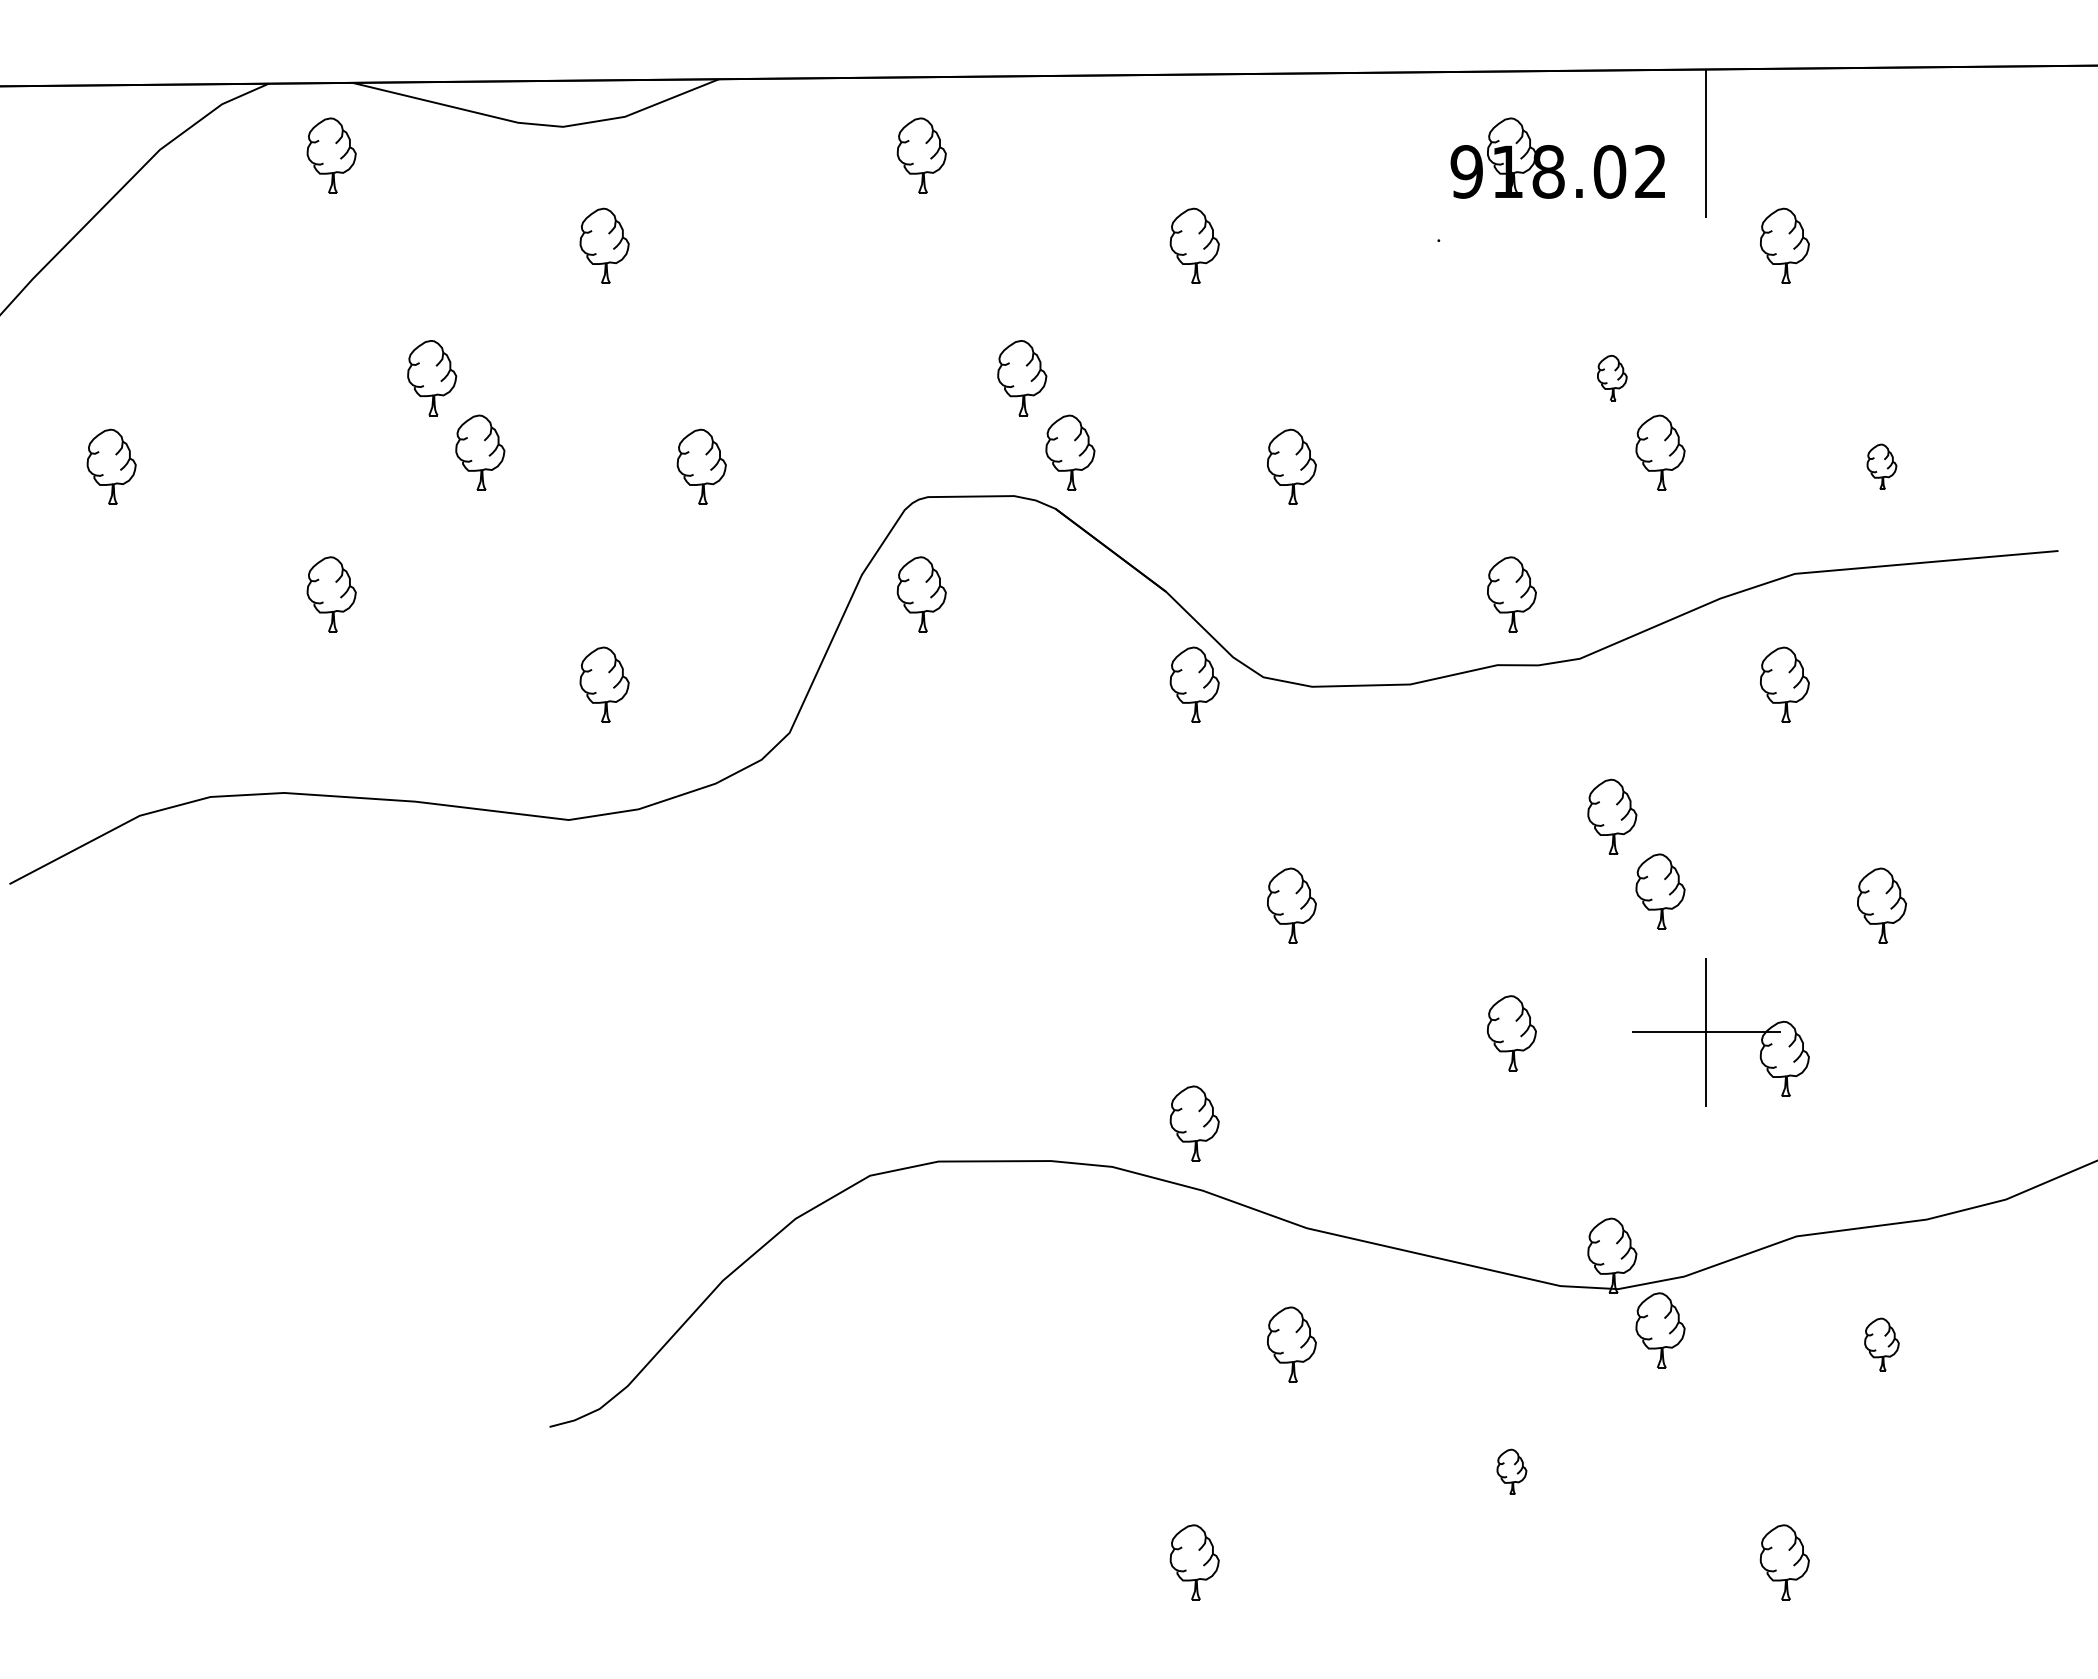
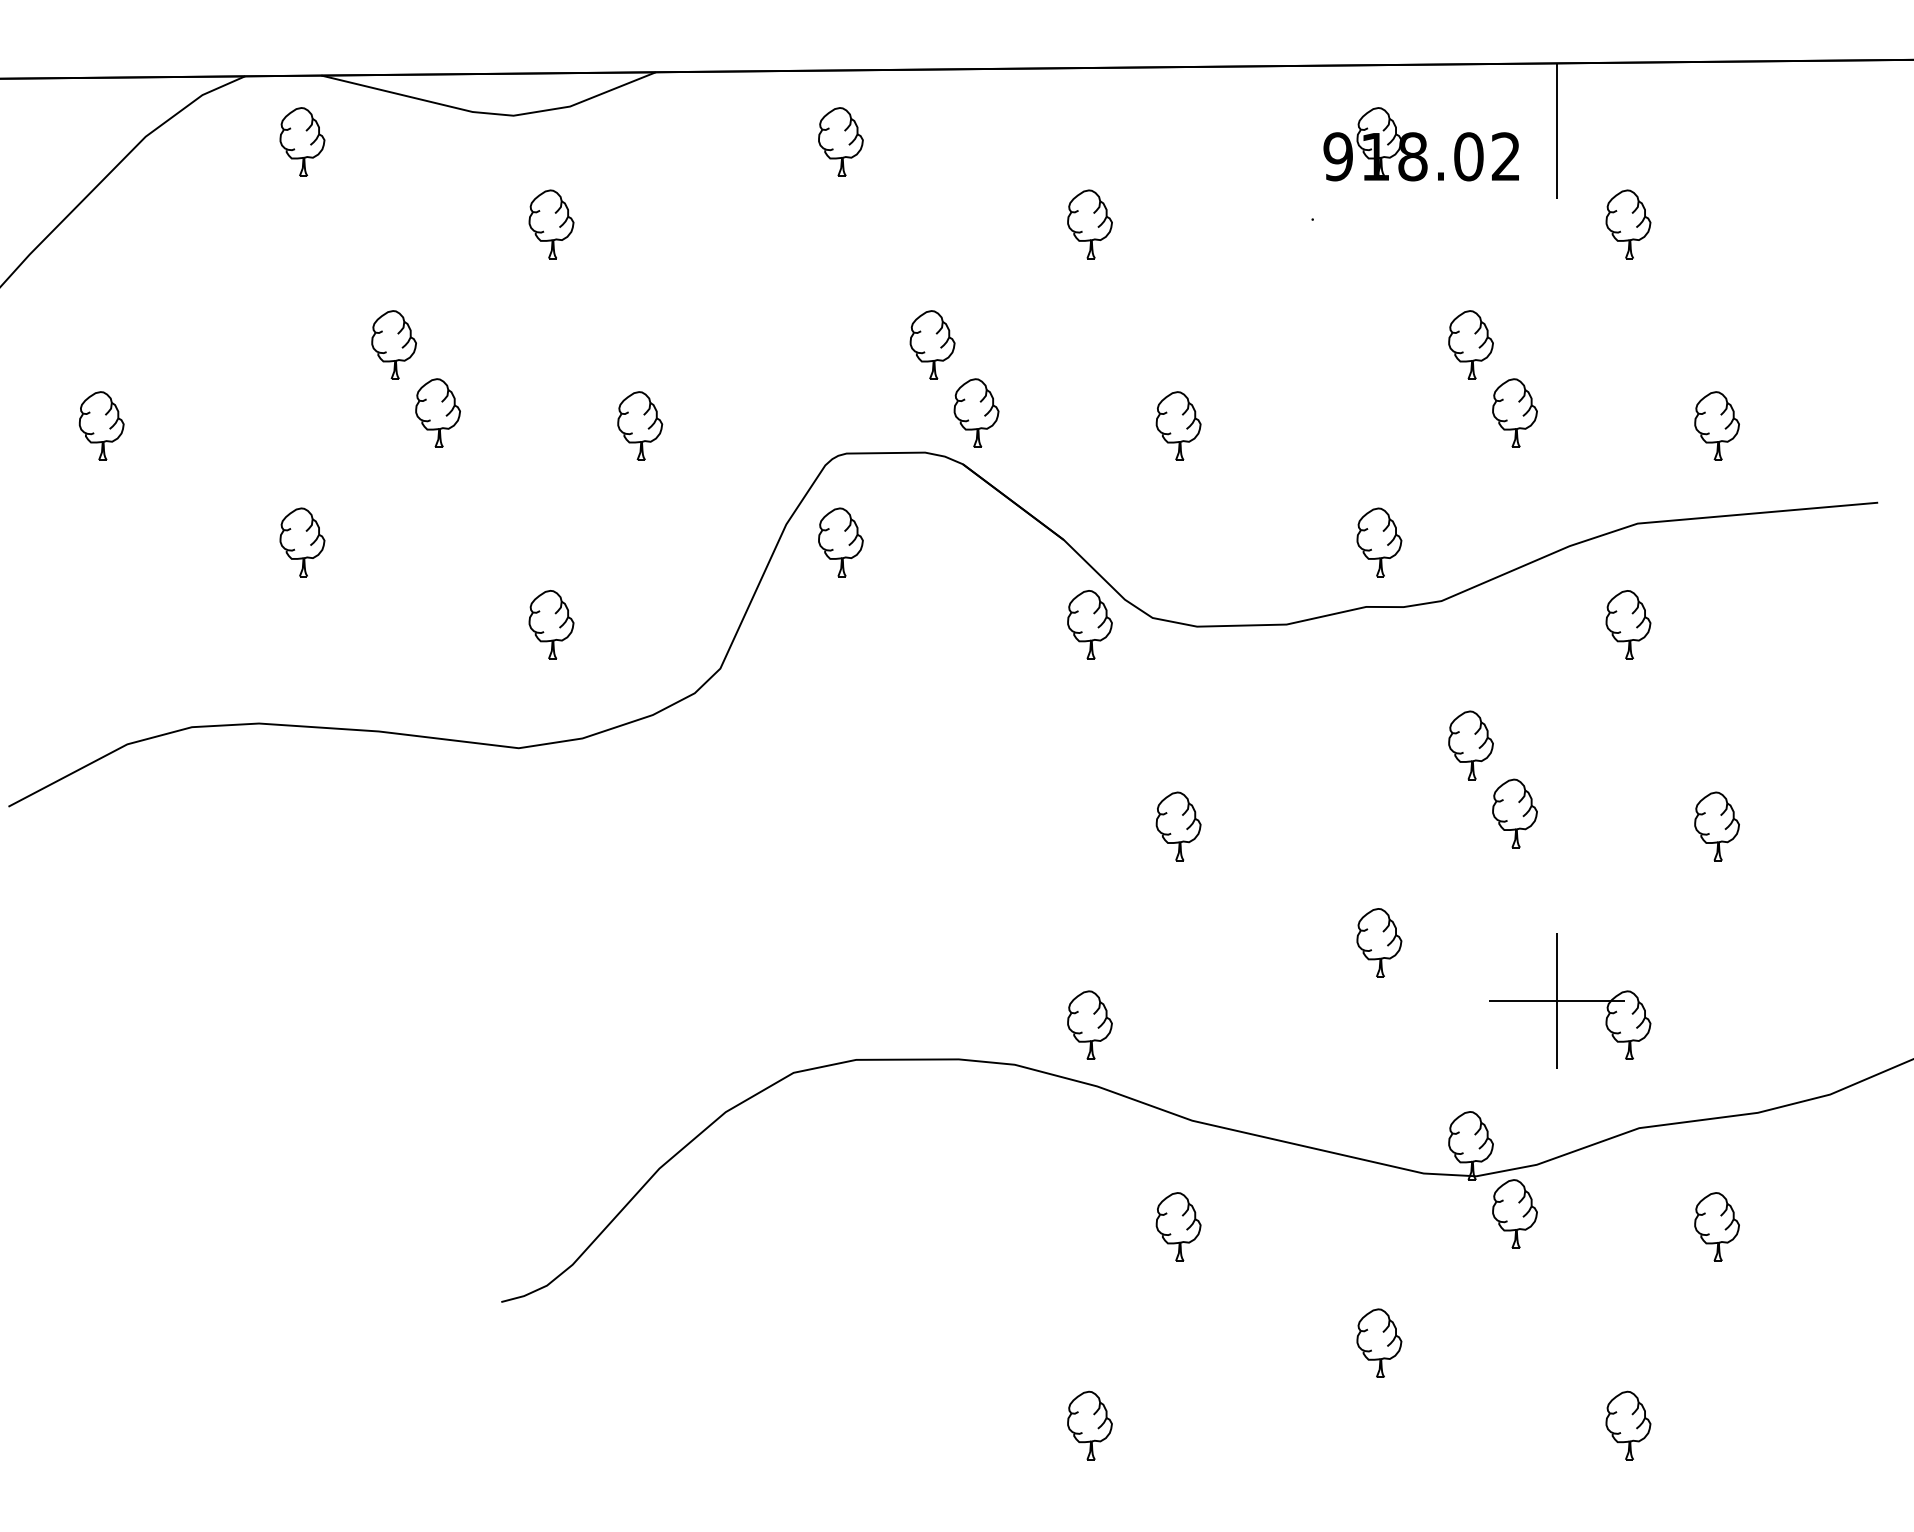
part: (1611, 377) -> (1470, 344), size x1.67
part: (1881, 466) -> (1716, 425), size x1.67
part: (1721, 1031) -> (1570, 1000), moved
part: (1881, 1344) -> (1716, 1226), size x1.43
part: (1512, 1471) -> (1379, 1342), size x1.67

